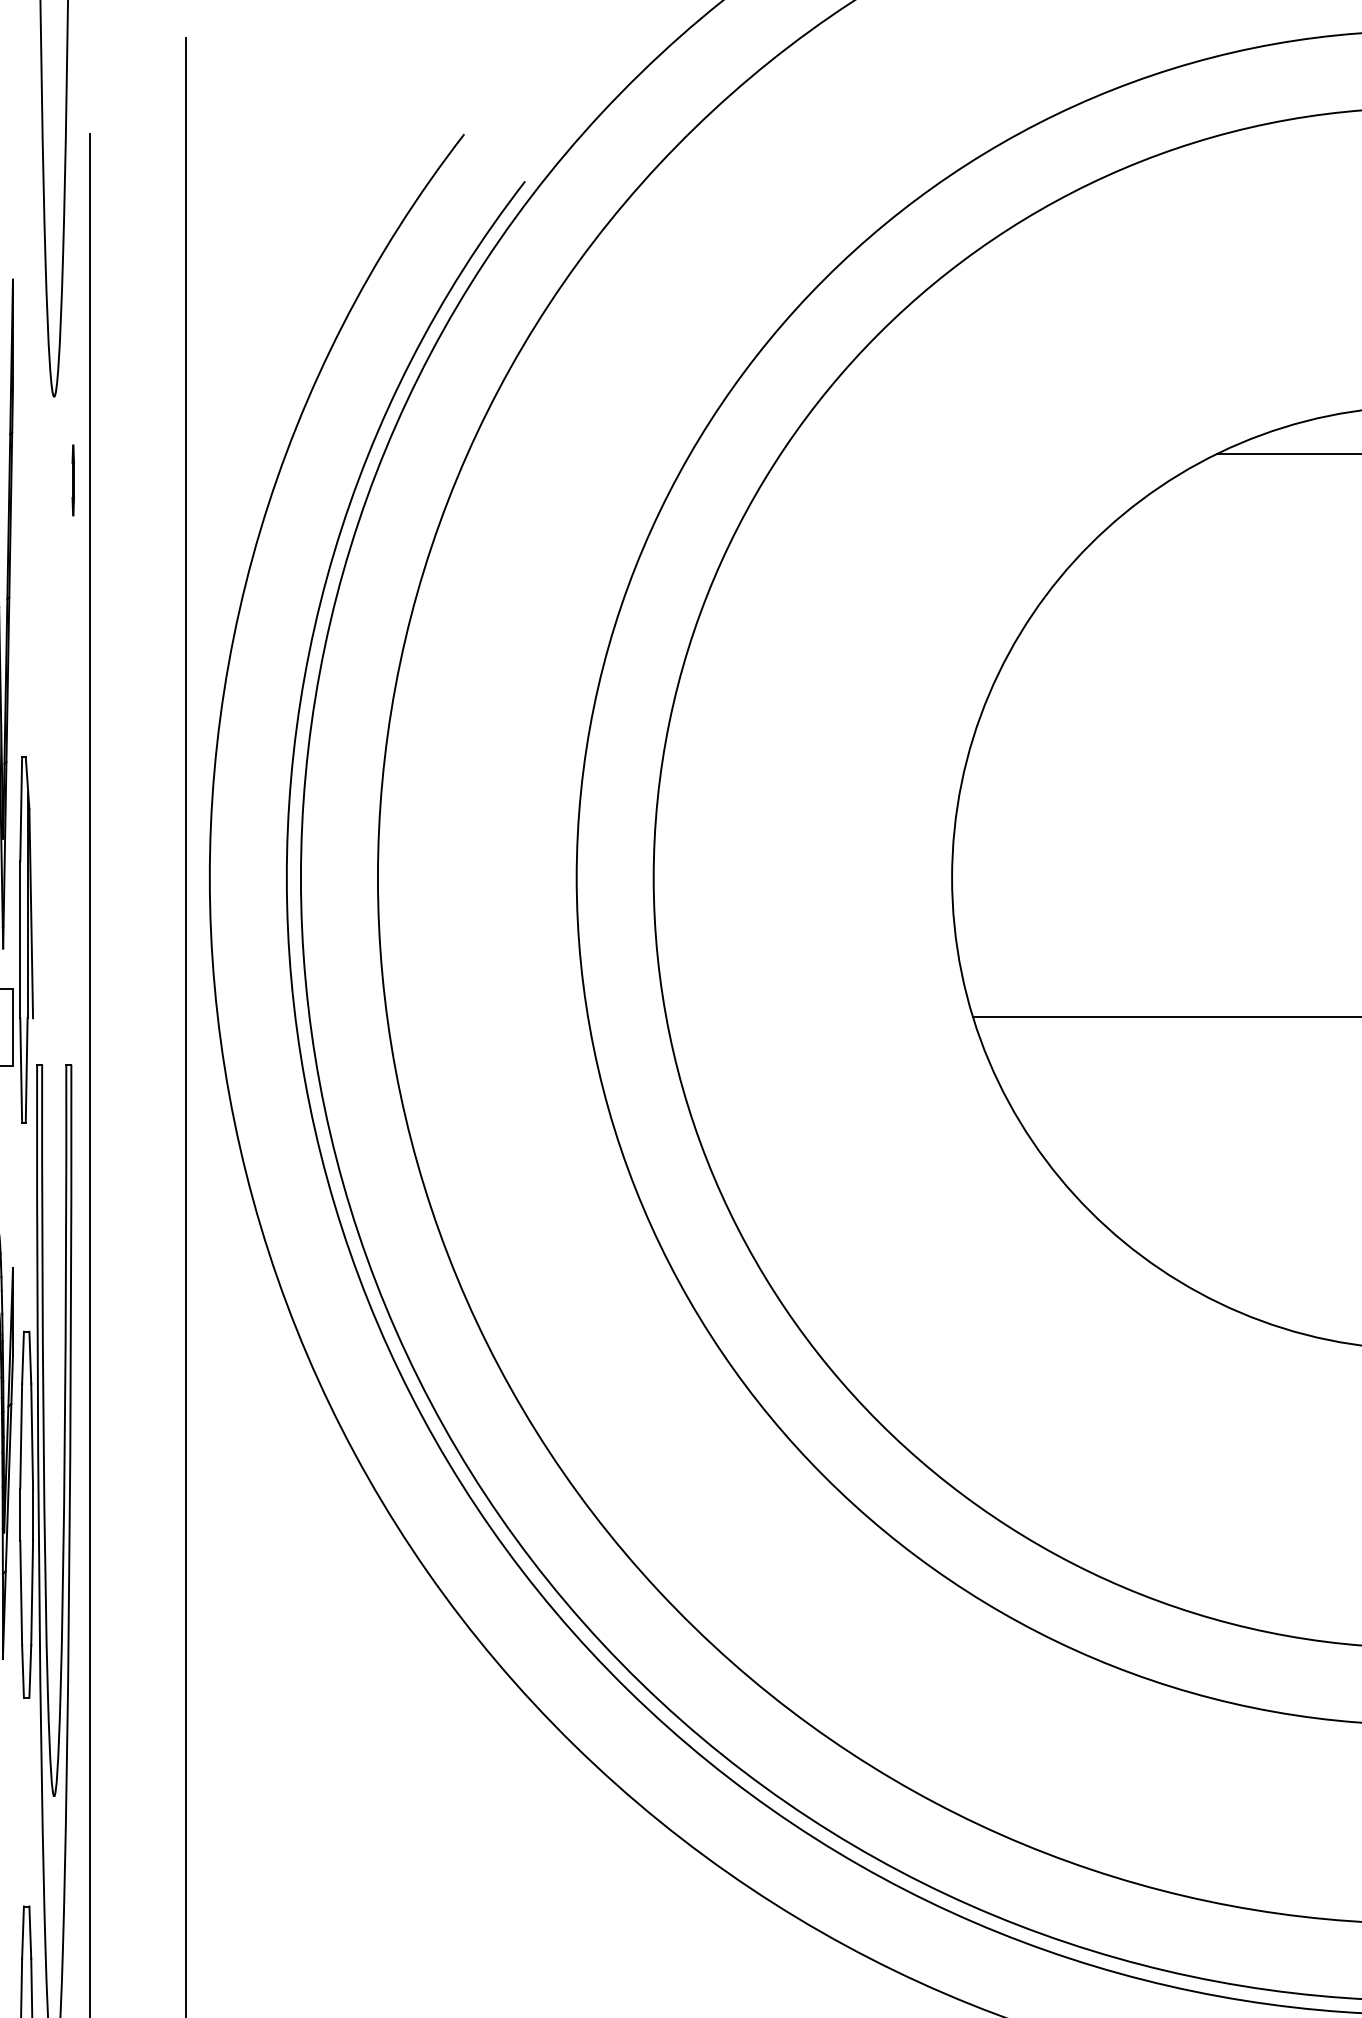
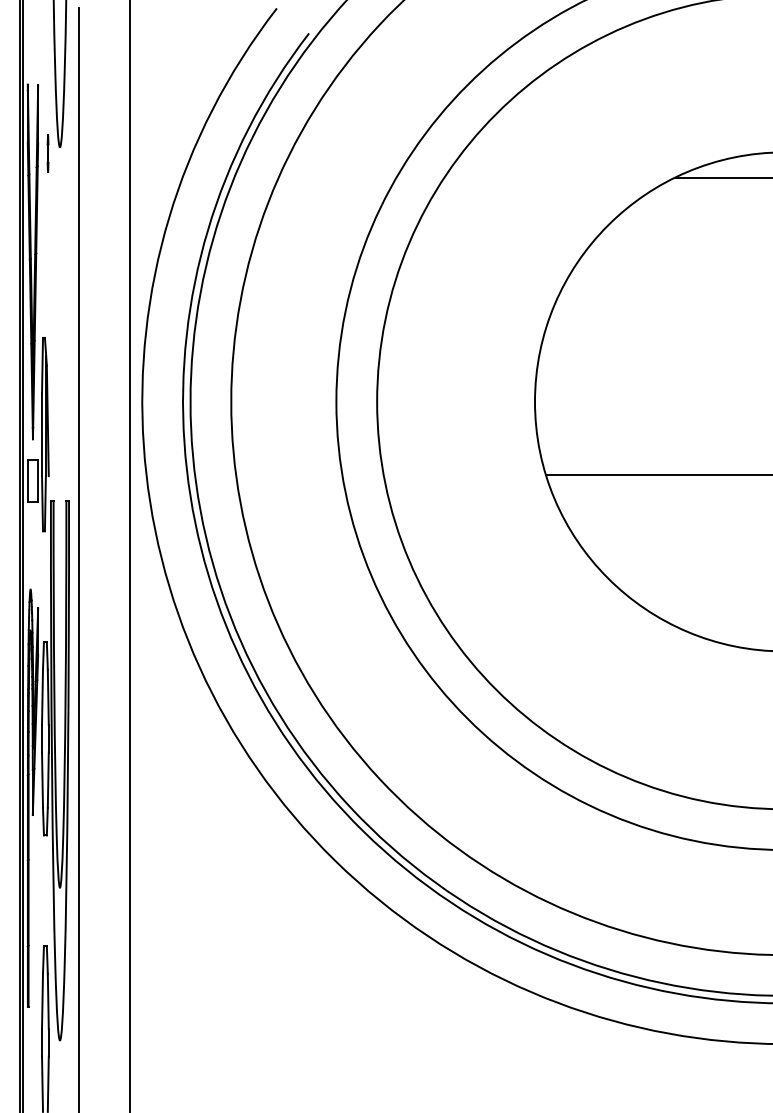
line: (72, 480) -> (47, 153), moved

